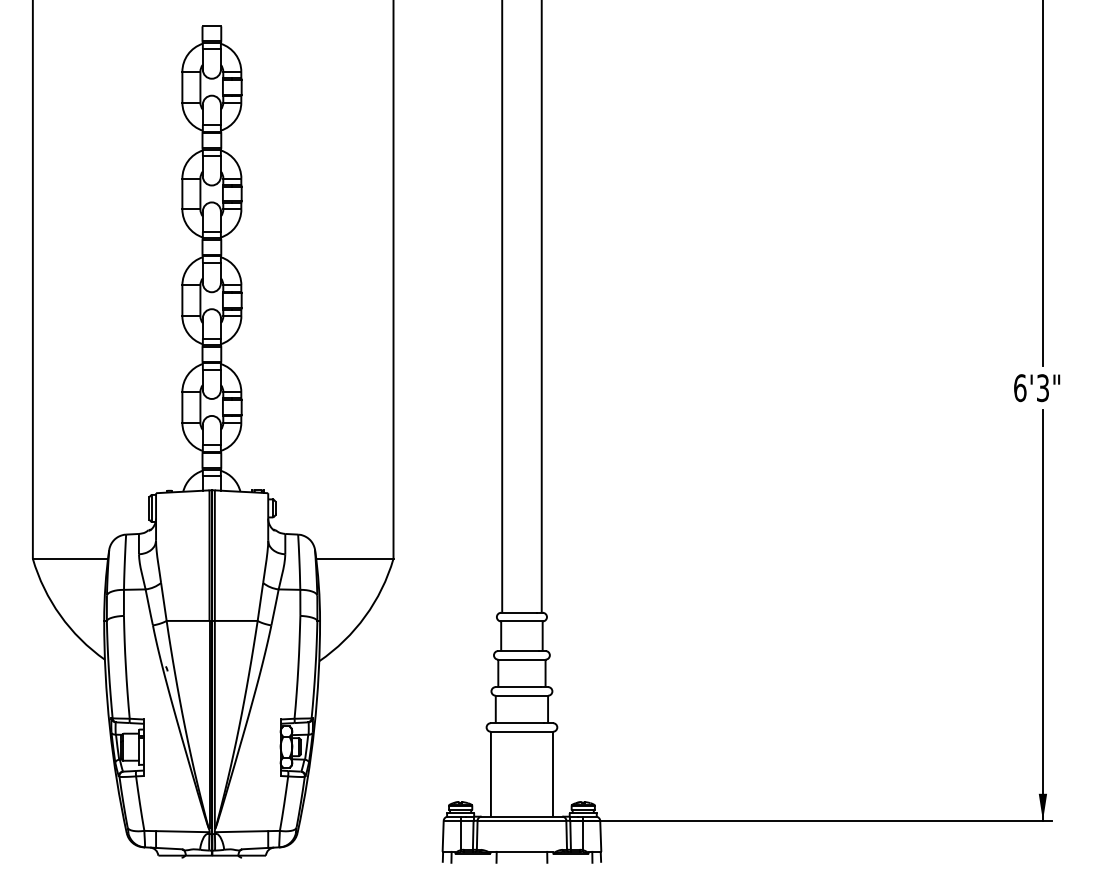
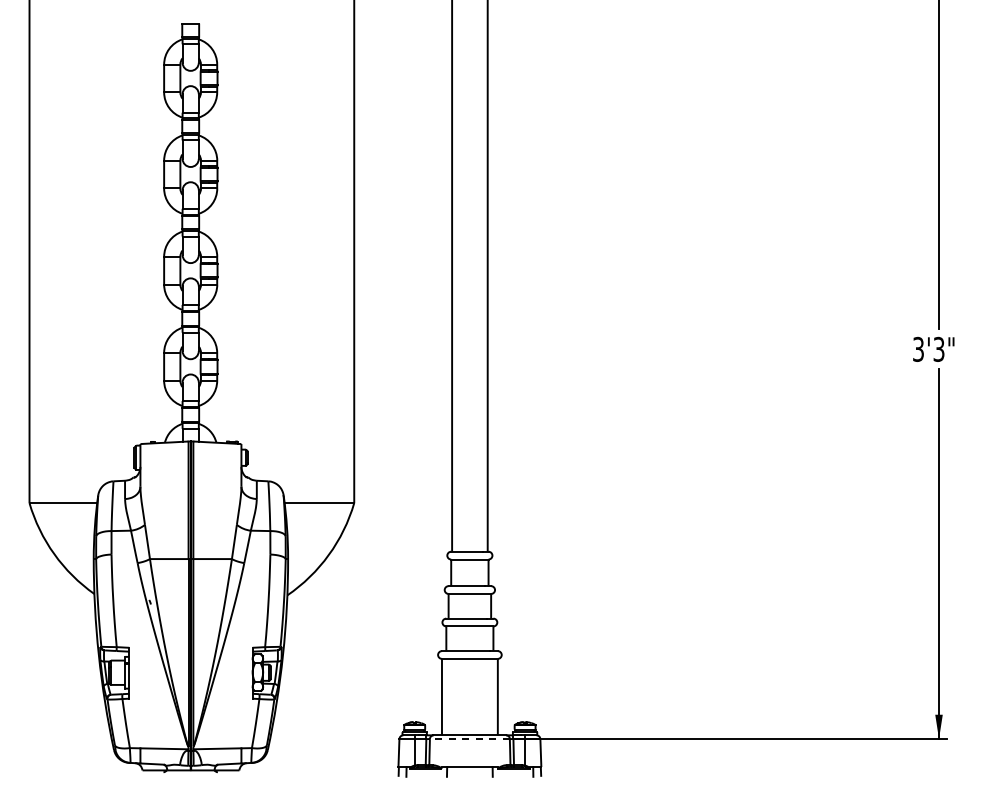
text: (1020, 387) -> (918, 348), 6'3" -> 3'3"
line: (521, 821) -> (469, 739), solid -> dashed

